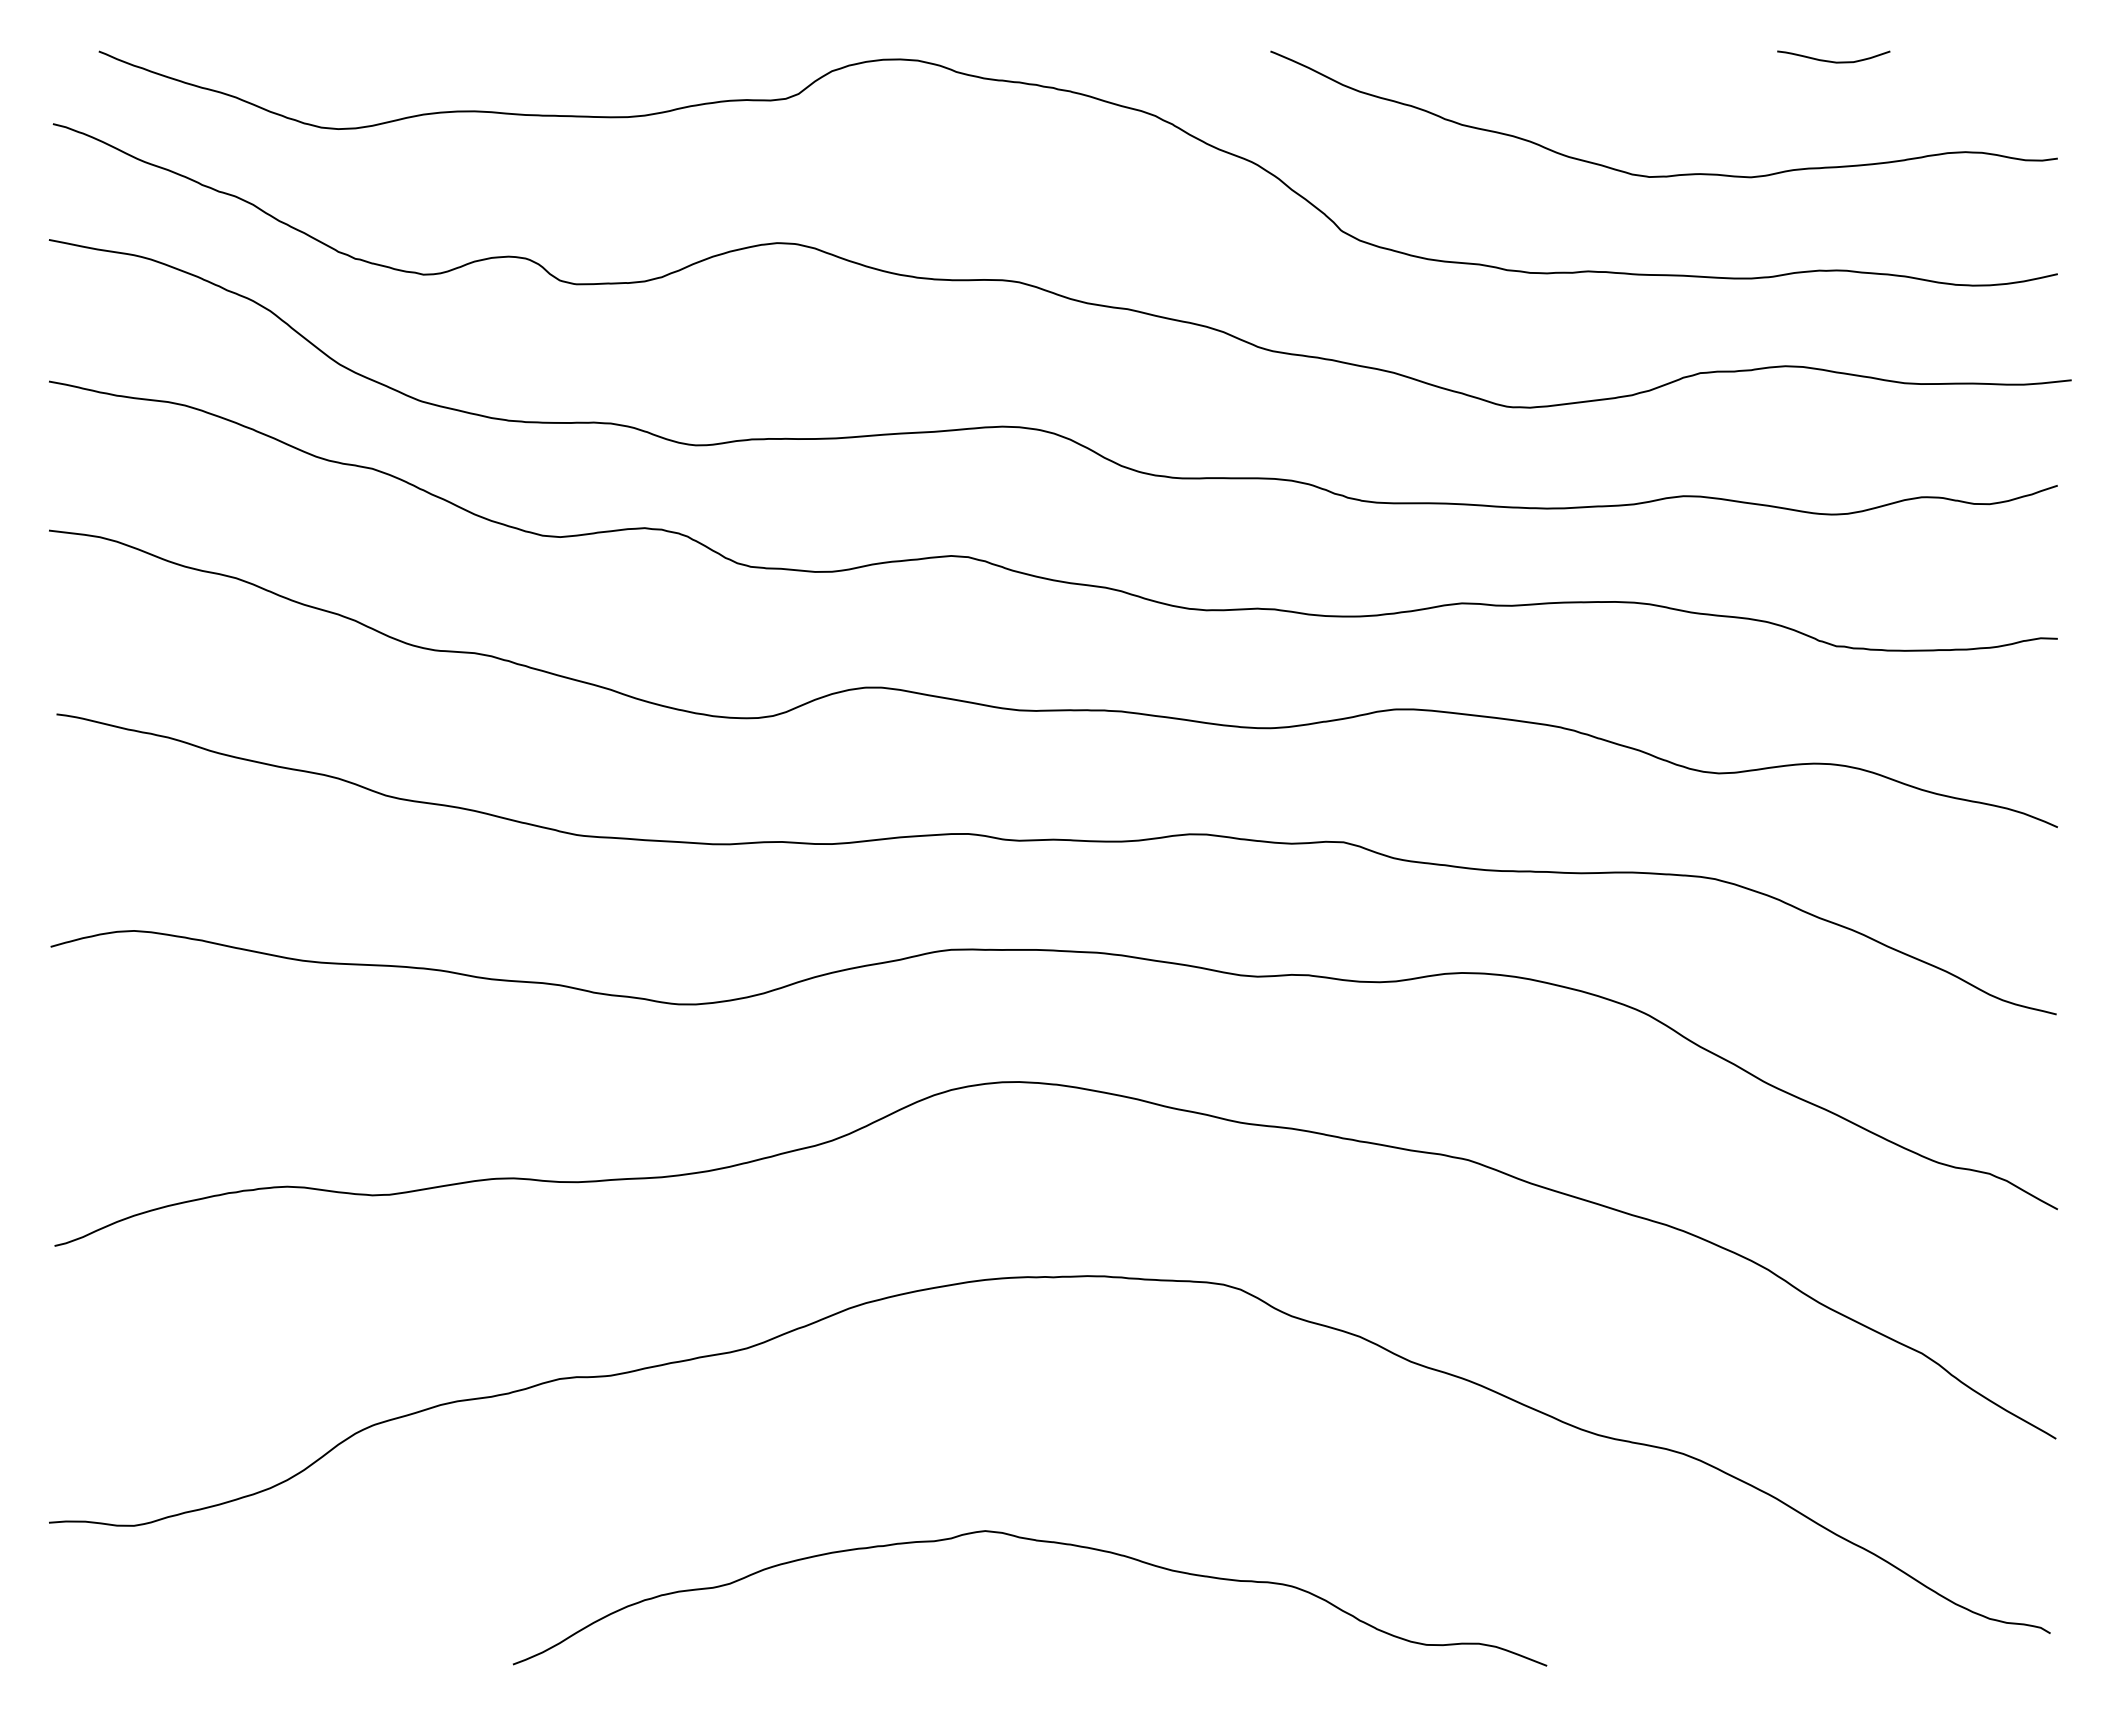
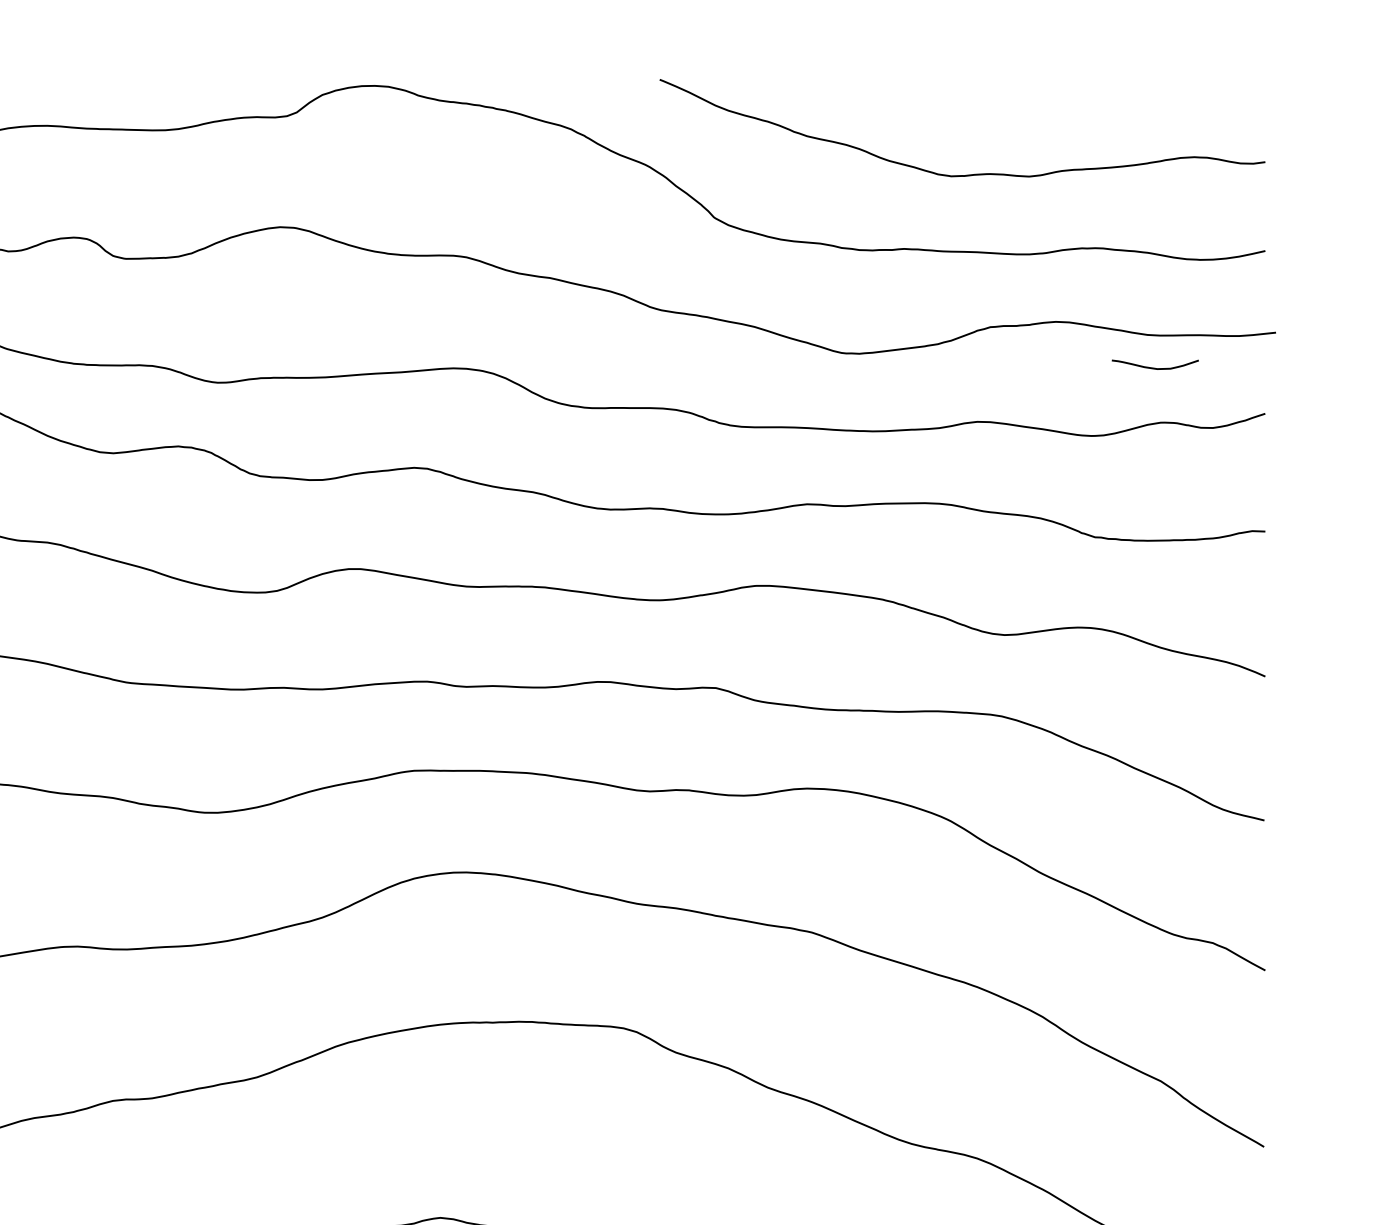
curve: (1830, 60) -> (1152, 367), moved

